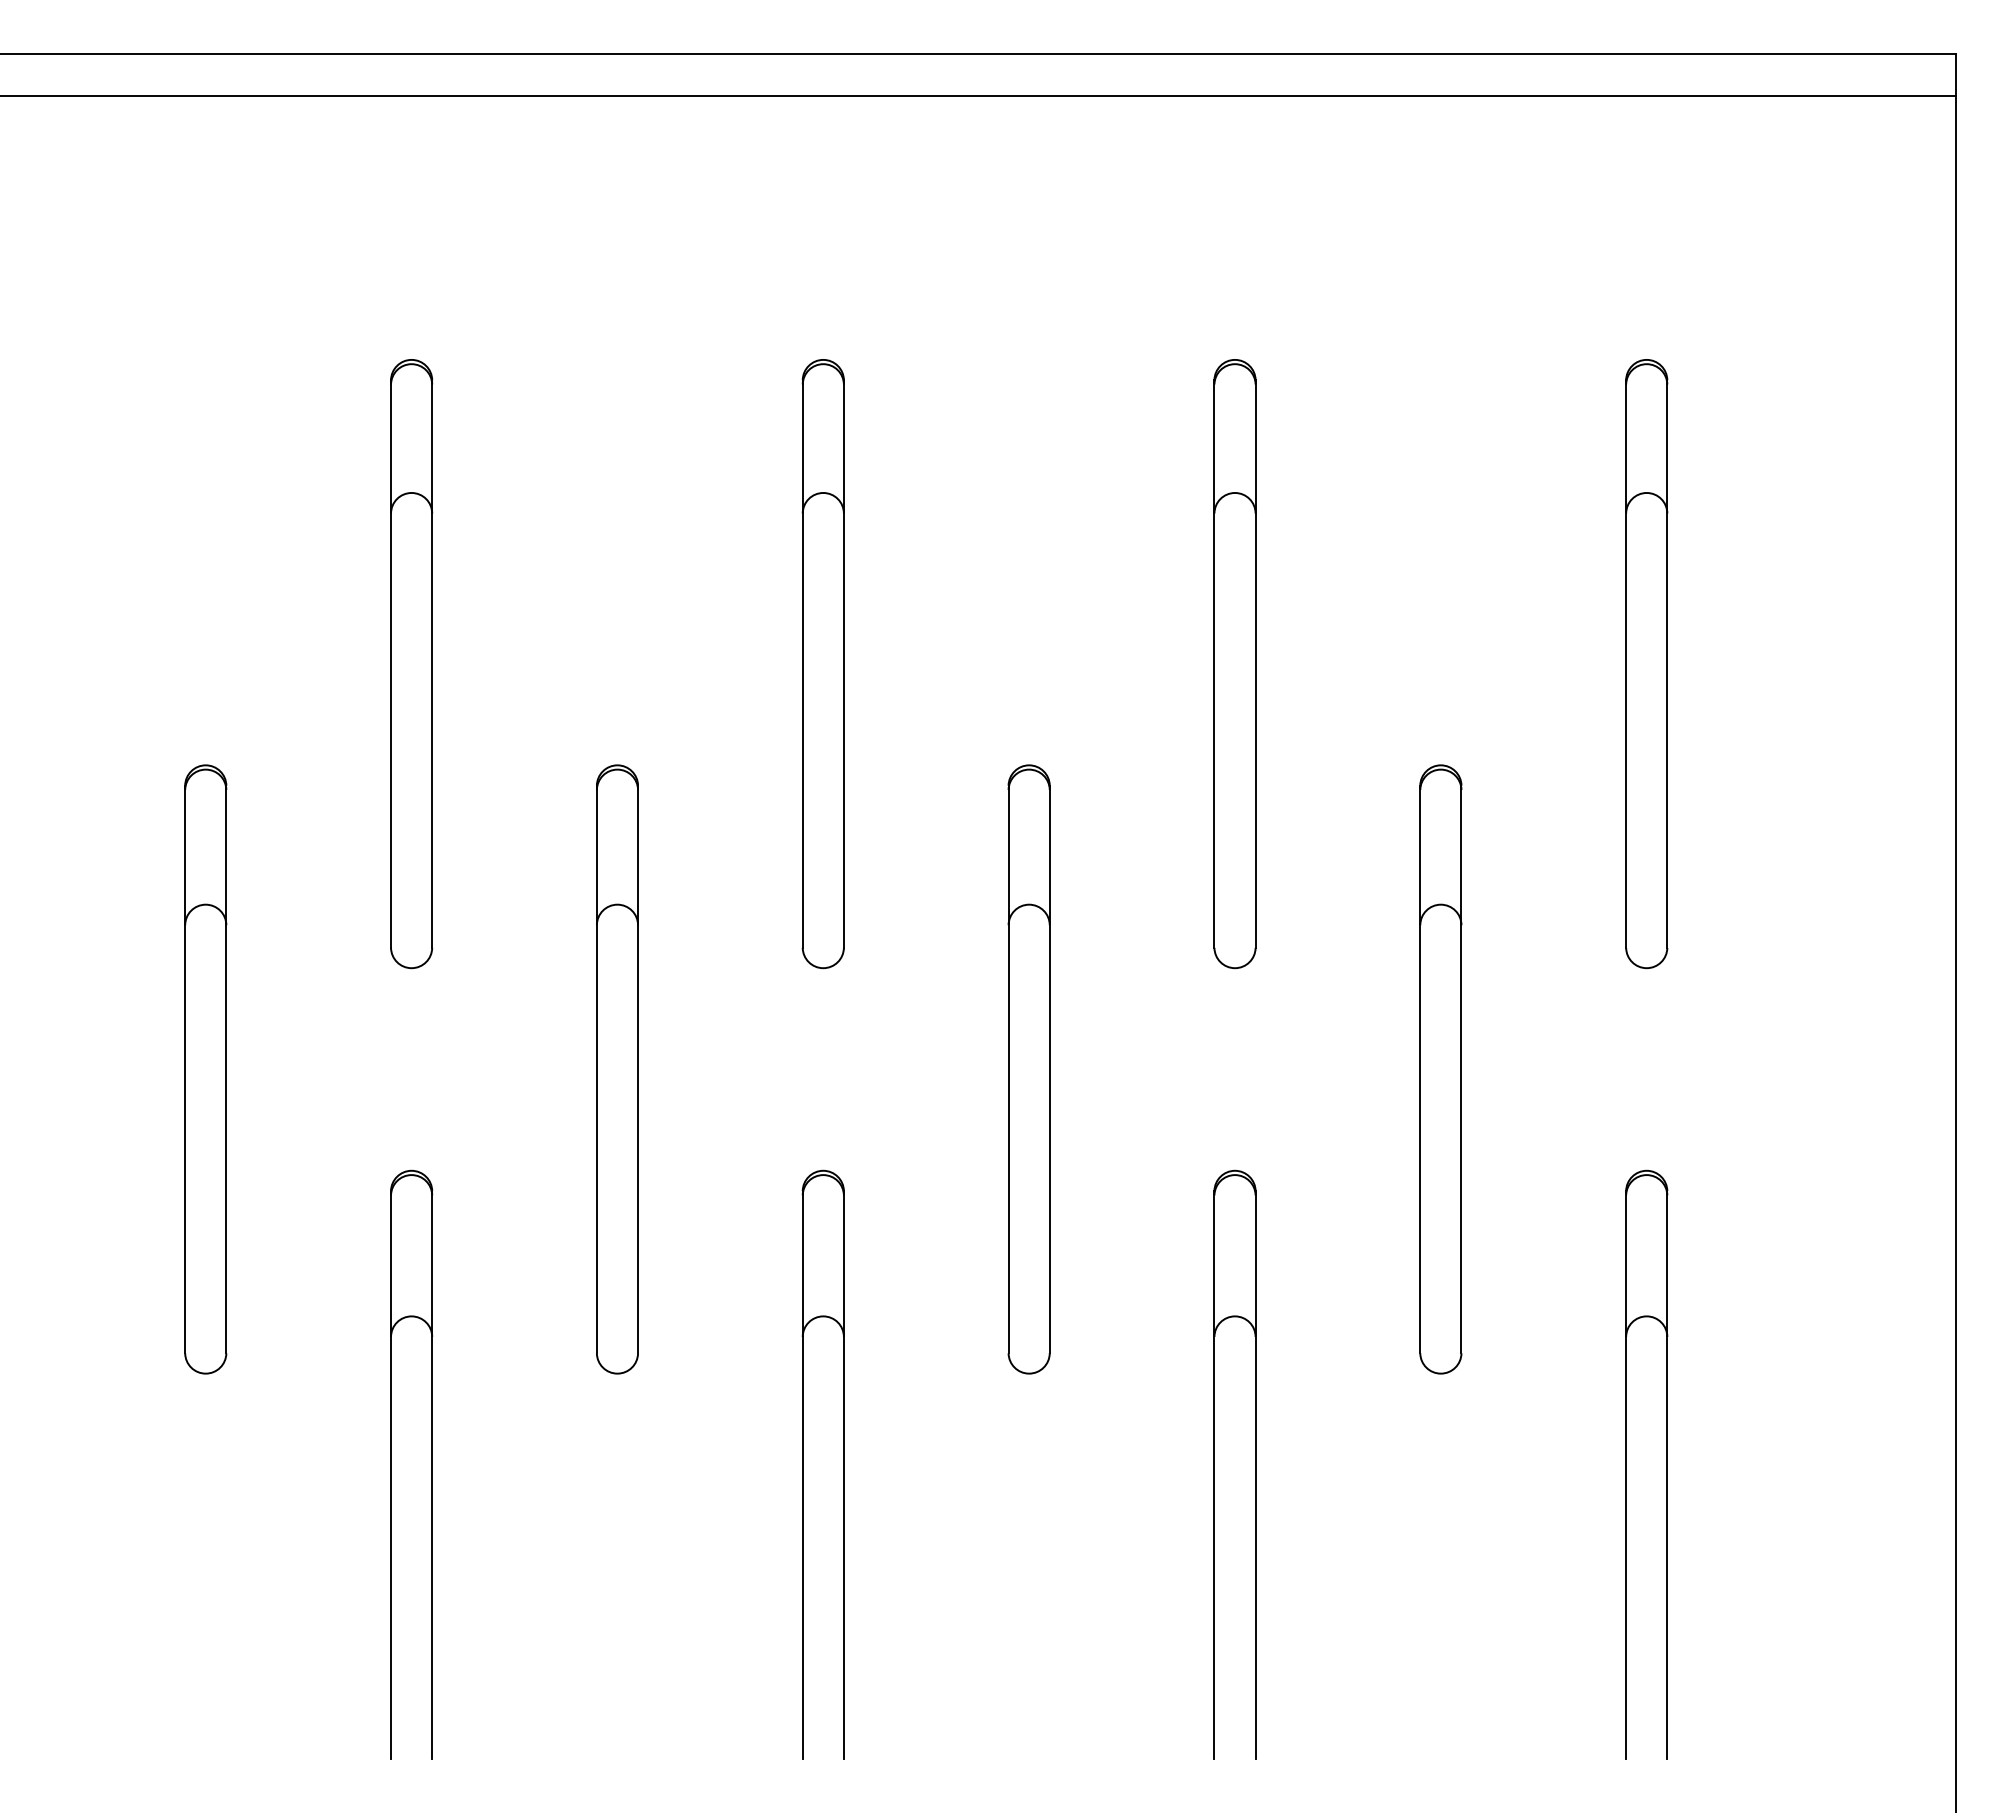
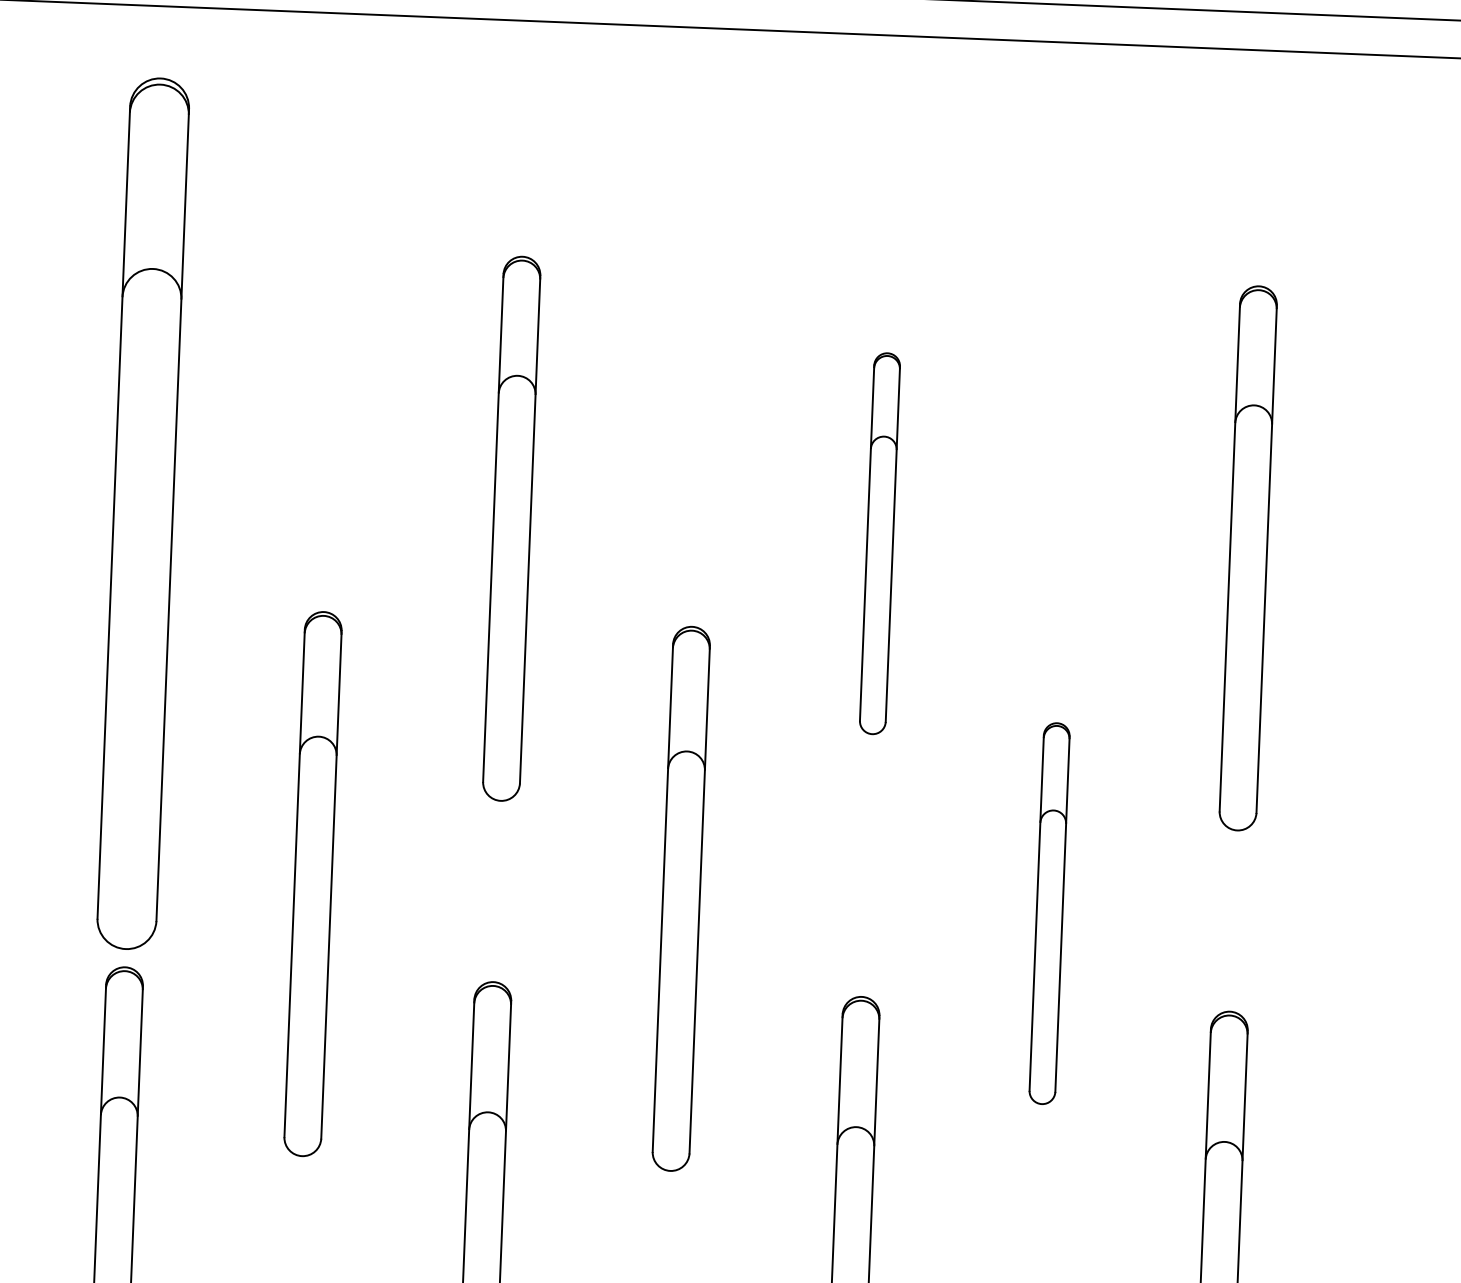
part: (411, 664) -> (143, 514), size x1.6
part: (1234, 664) -> (879, 544), size x0.7
part: (1440, 1069) -> (1049, 913), size x0.7

